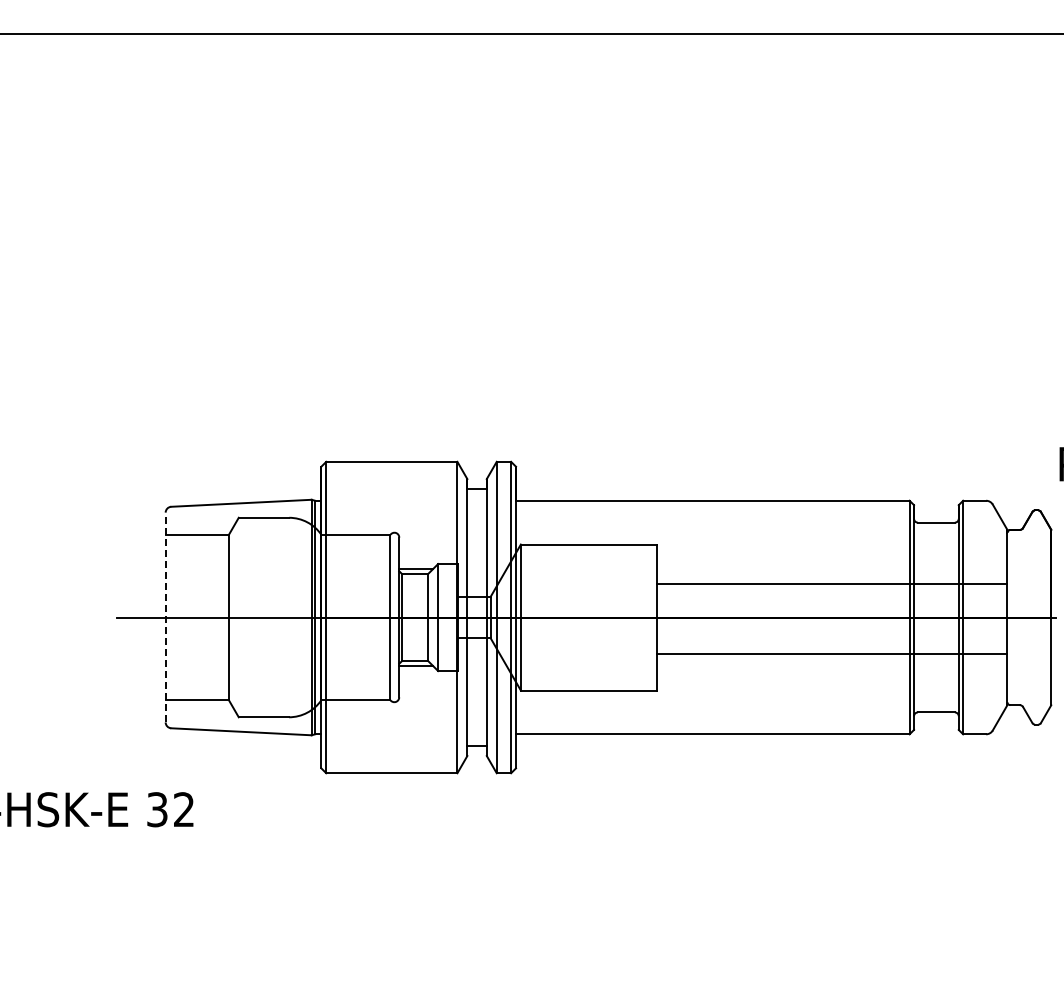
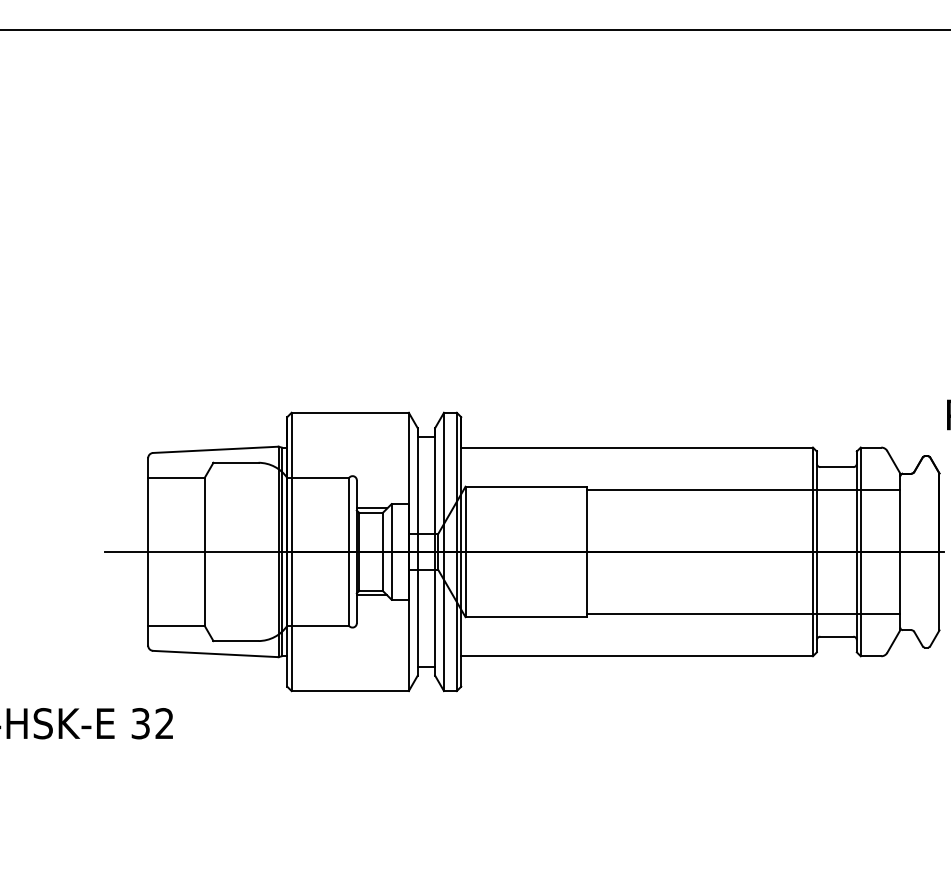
line: (832, 584) -> (744, 490), moved
line: (165, 617) -> (147, 551), dashed -> solid
line: (832, 653) -> (744, 613), moved

